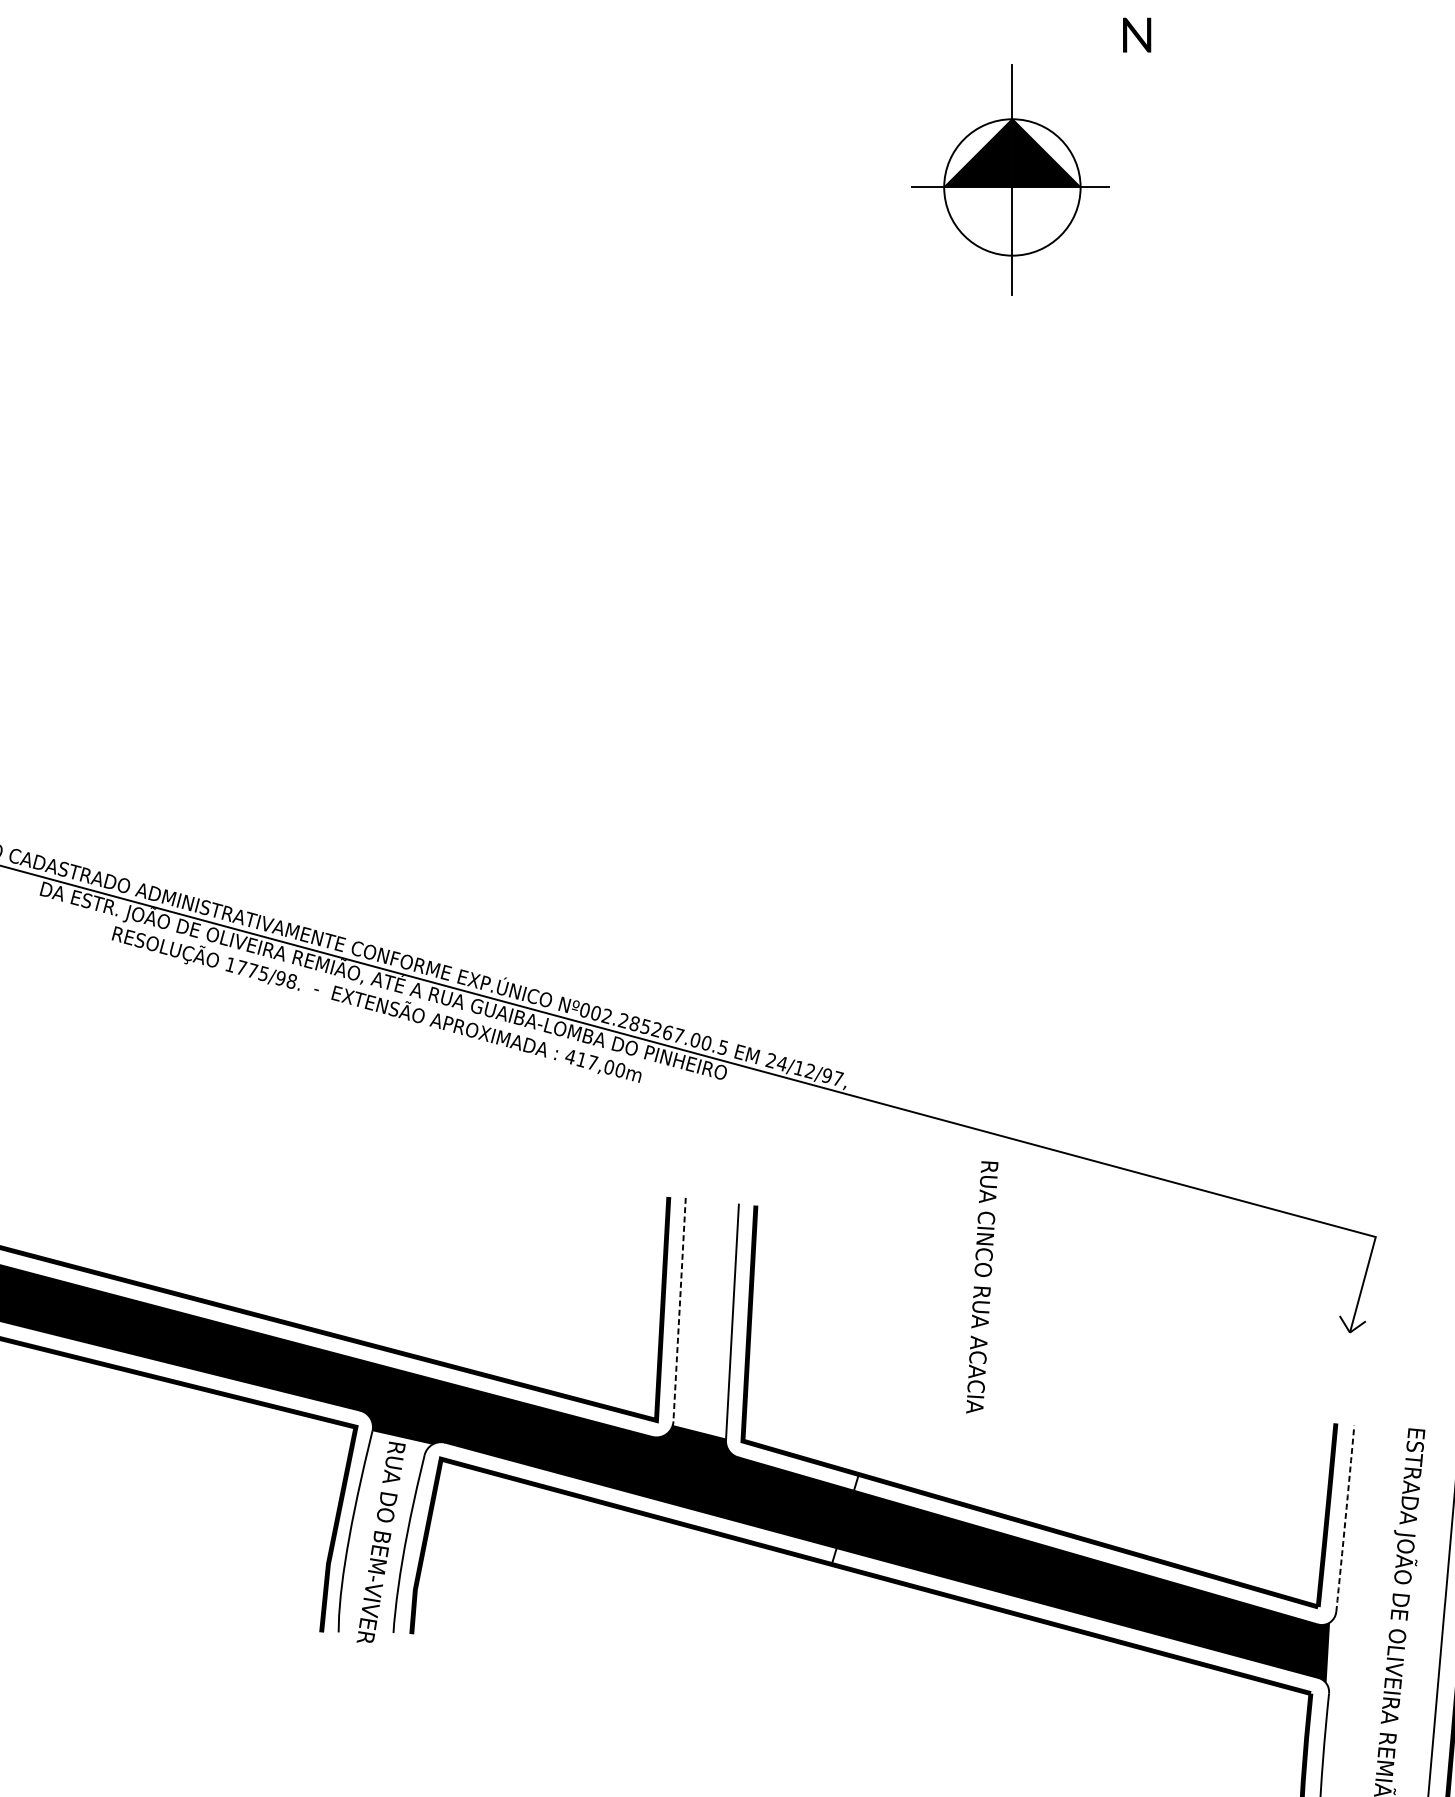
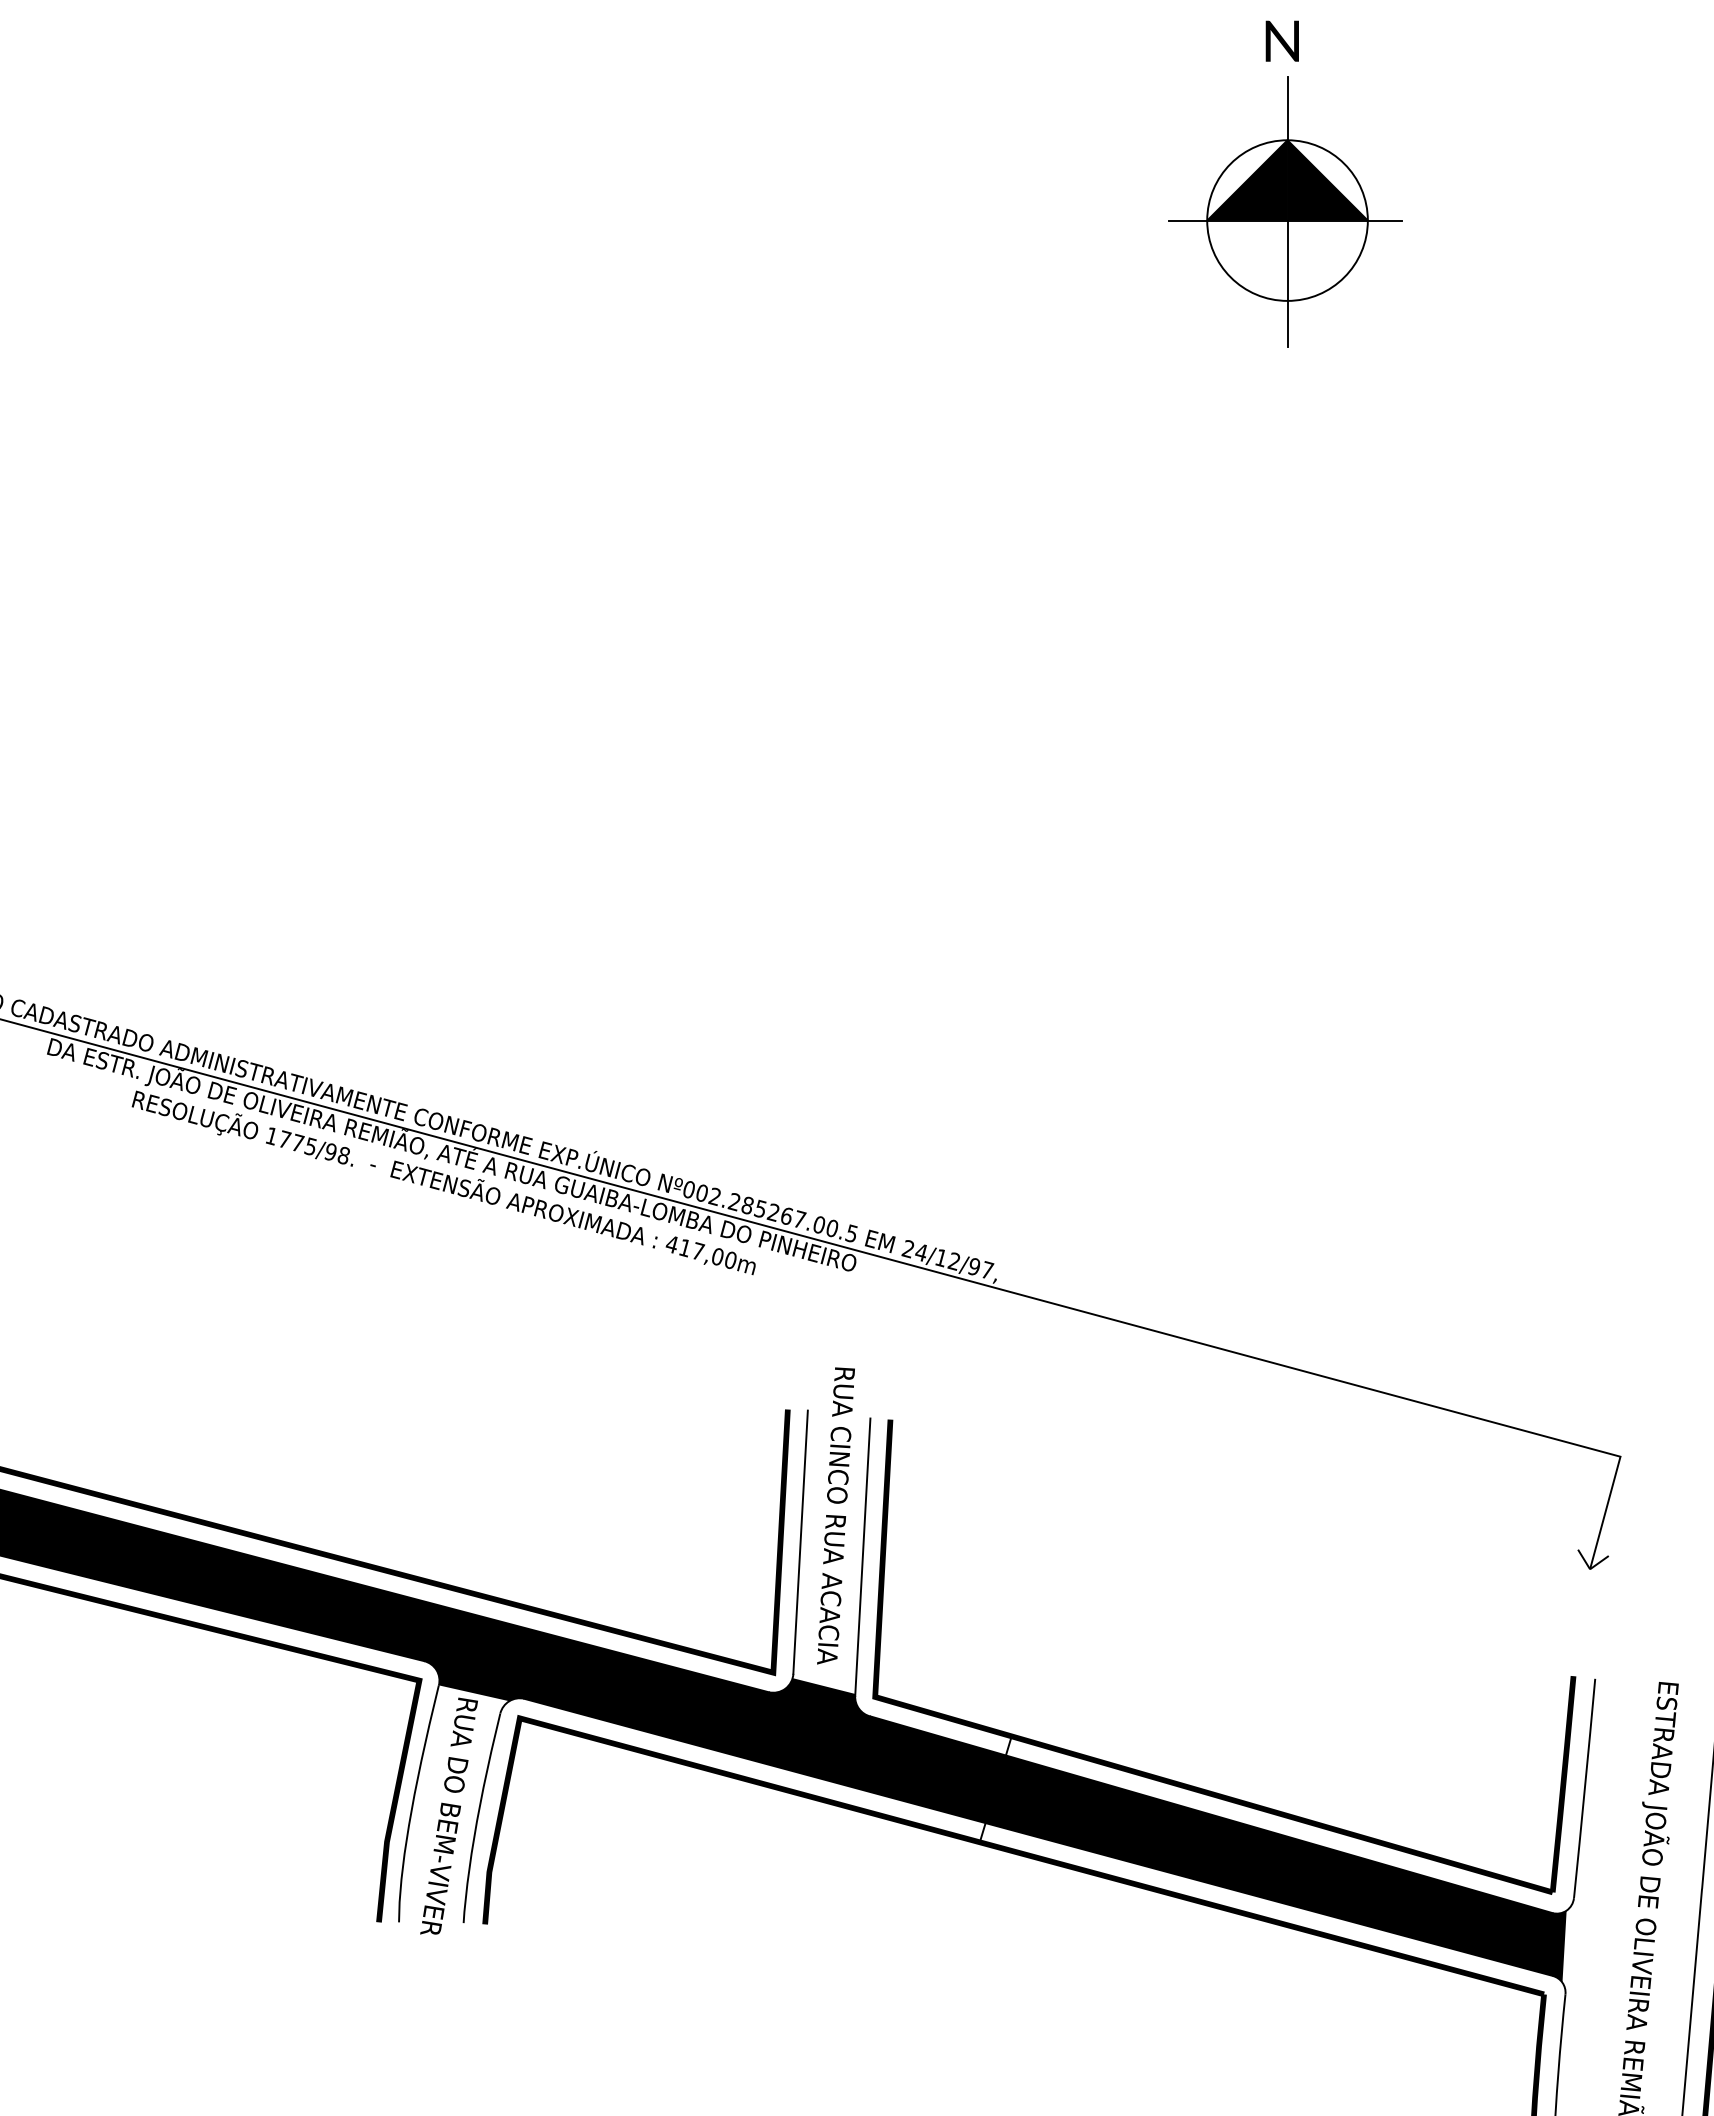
text: (1136, 34) -> (1281, 40), moved
part: (1010, 179) -> (1285, 211), moved
text: (981, 1286) -> (835, 1515), moved
line: (679, 1309) -> (800, 1542), dashed -> solid
arc: (1345, 1518) -> (1584, 1788), dashed -> solid

